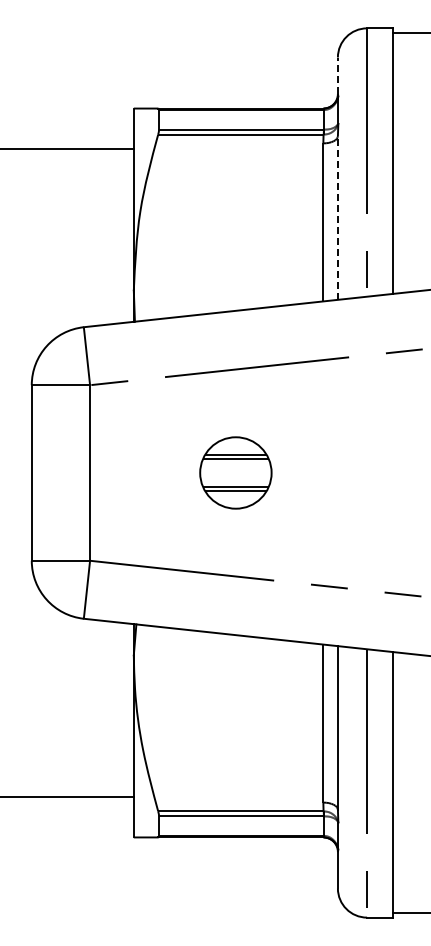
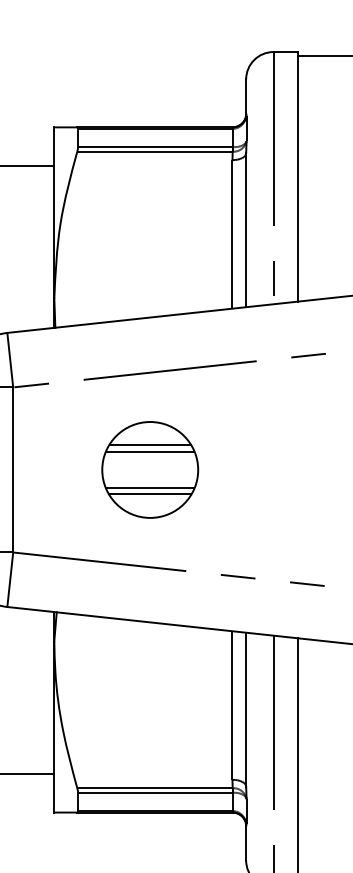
line: (337, 75) -> (245, 96), dashed -> solid
line: (337, 218) -> (245, 230), dashed -> solid
part: (235, 472) -> (149, 469), size x1.43

